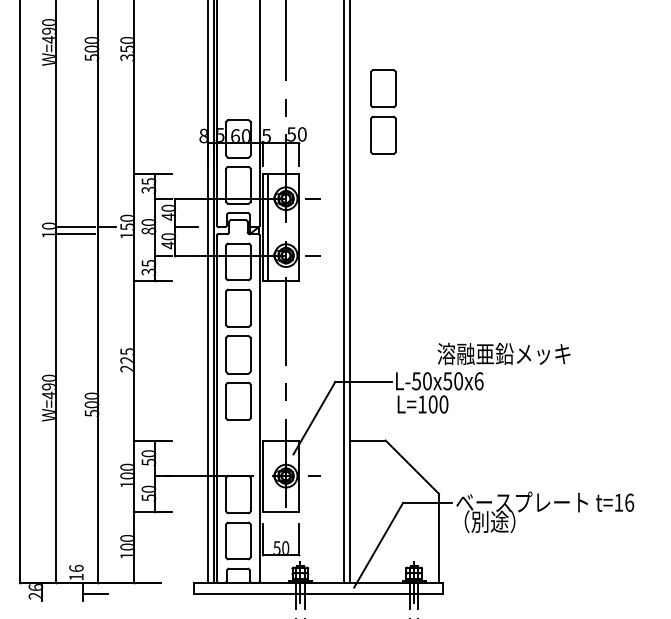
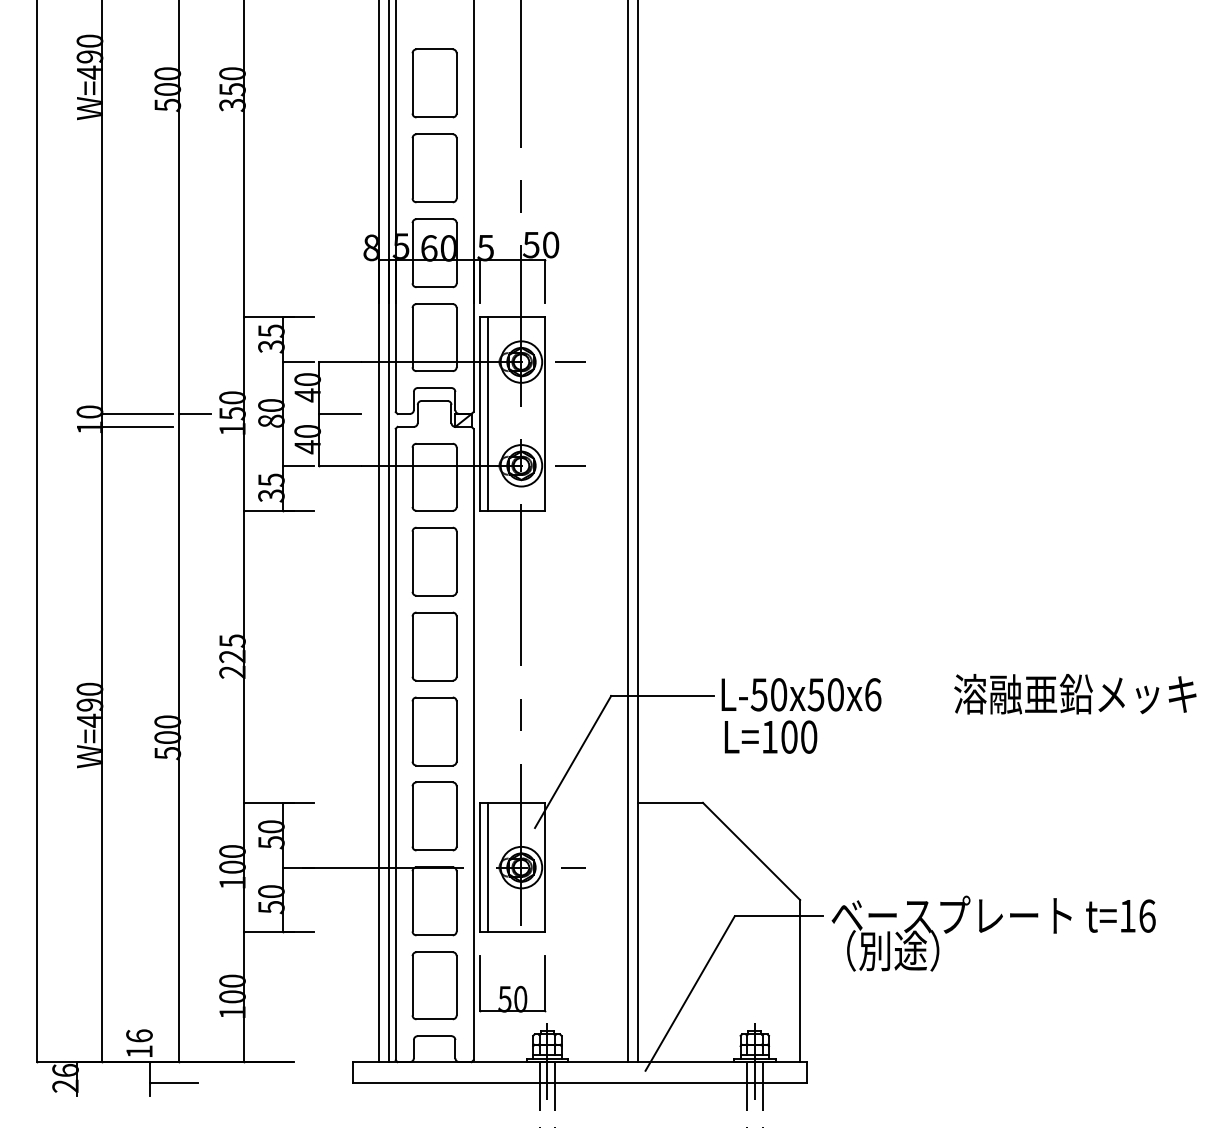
part: (383, 111) -> (434, 124), moved
text: (503, 353) -> (1074, 693), moved
part: (238, 447) -> (434, 815), added
line: (267, 475) -> (487, 866), added

